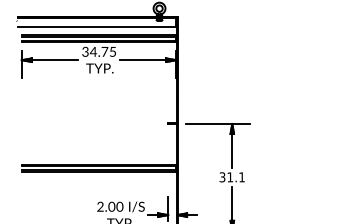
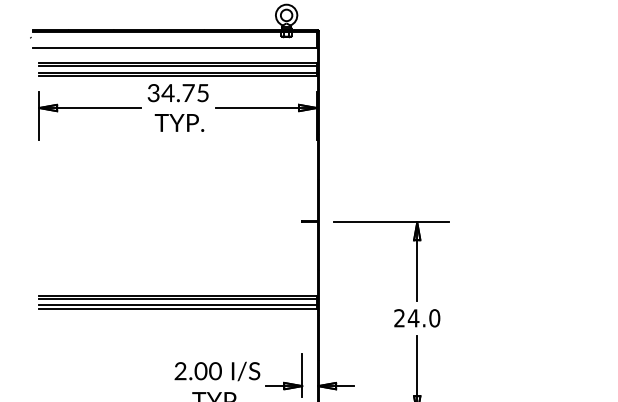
text: (232, 177) -> (417, 318), 31.1 -> 24.0

